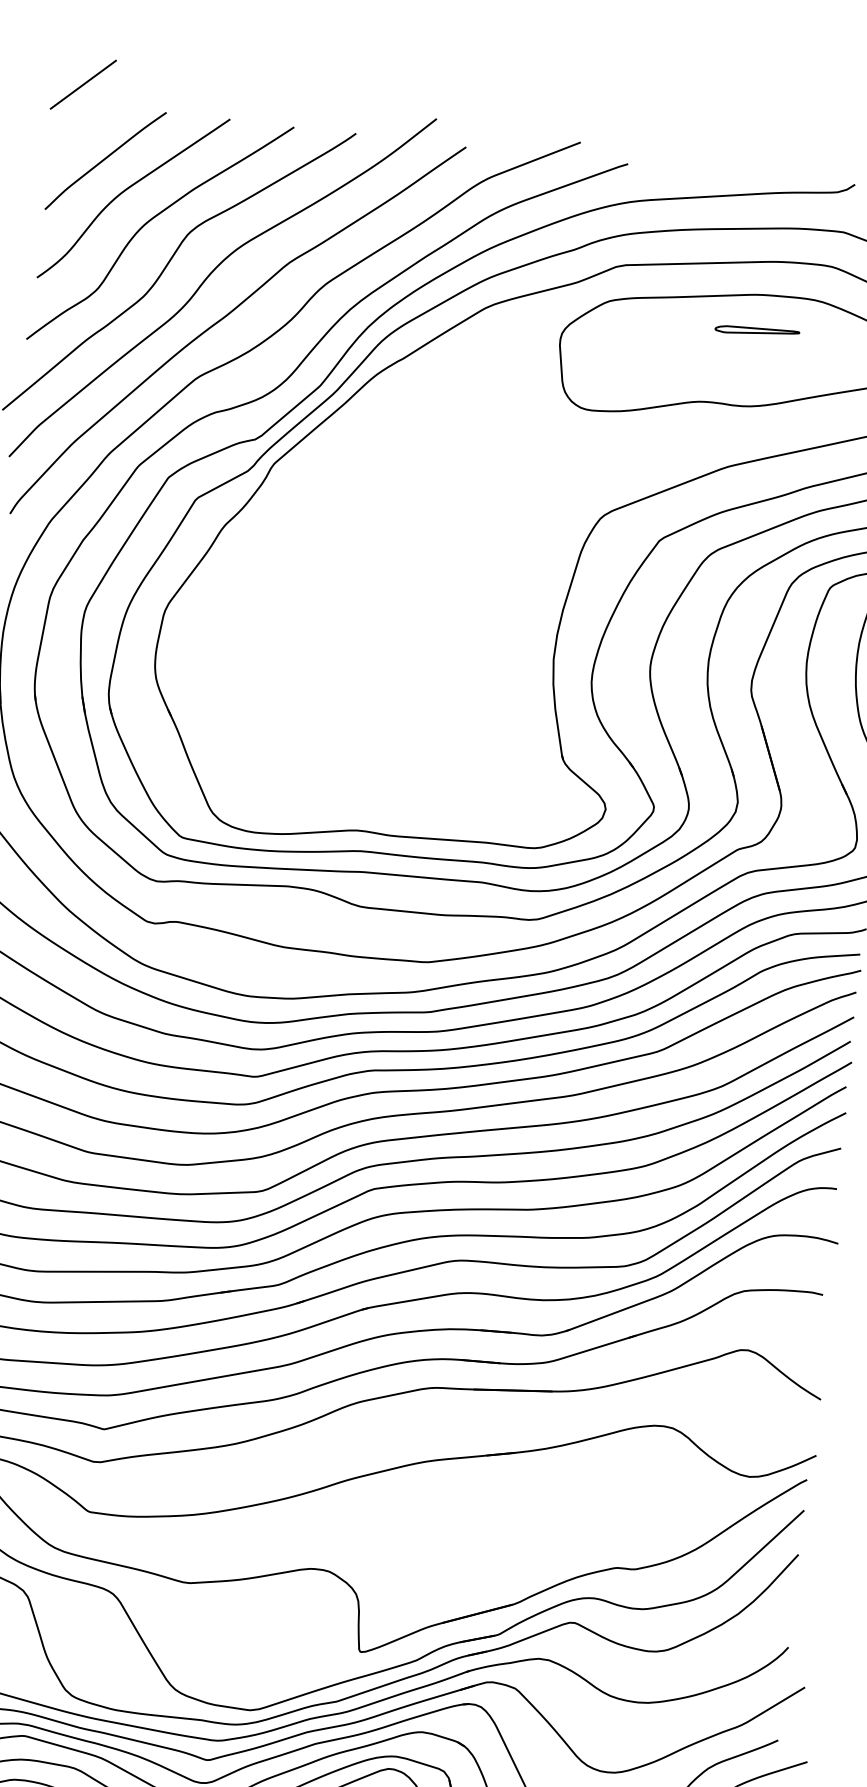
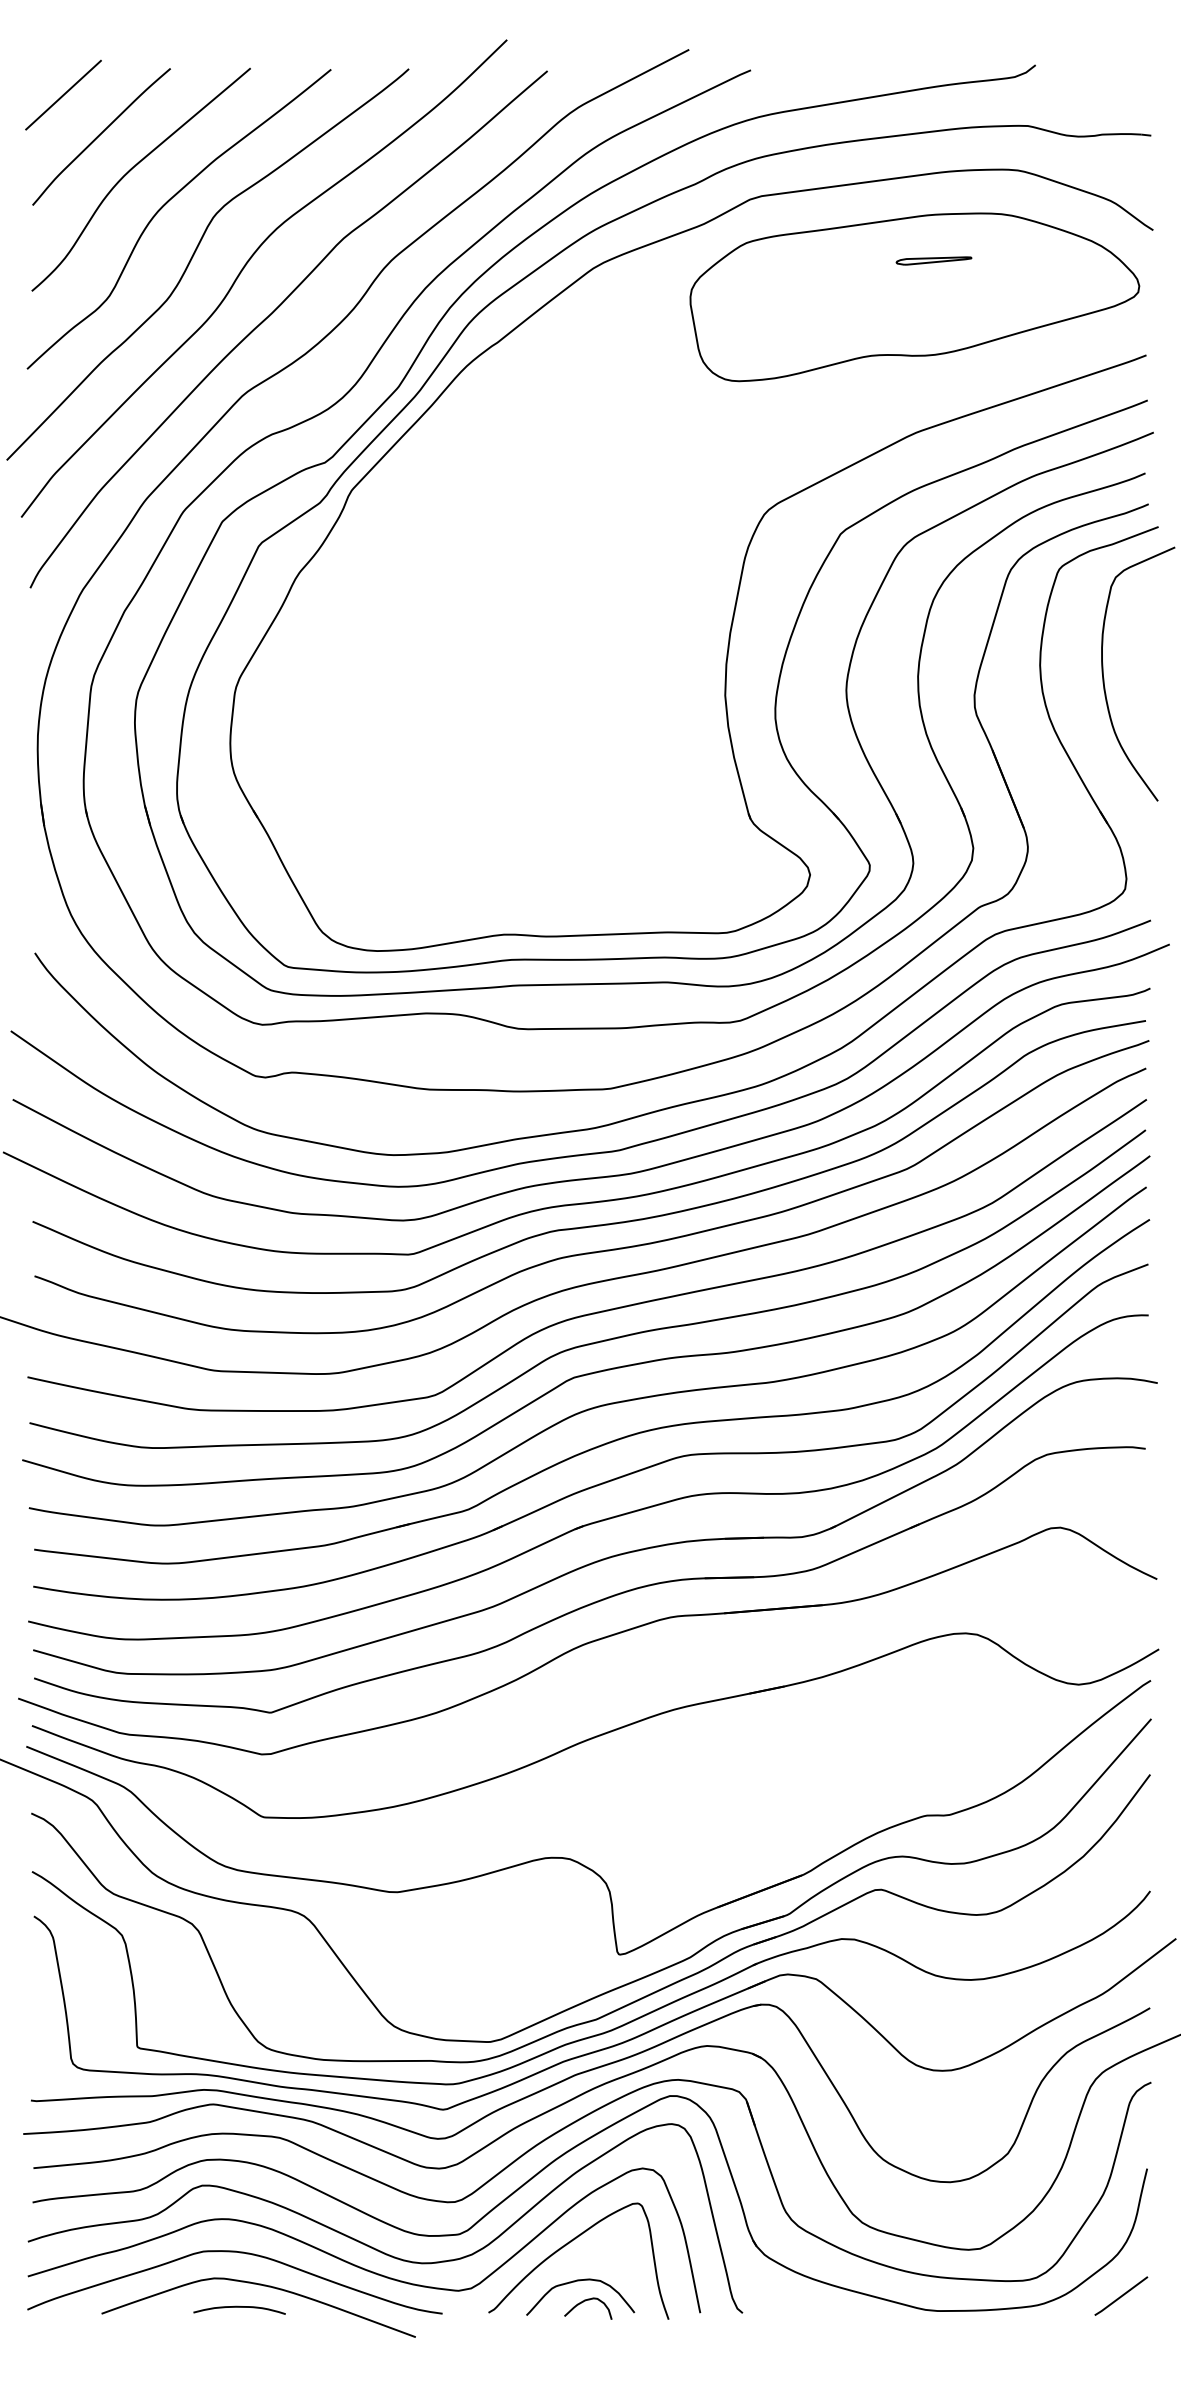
line: (83, 84) -> (63, 94), moved
part: (756, 331) -> (933, 260), size x0.71

